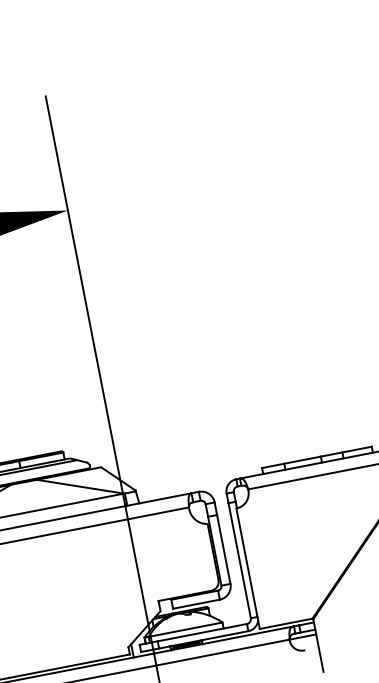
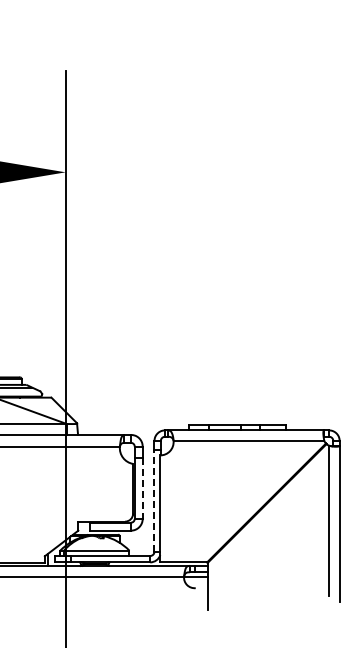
line: (223, 549) -> (142, 488), solid -> dashed
line: (239, 560) -> (154, 500), solid -> dashed

